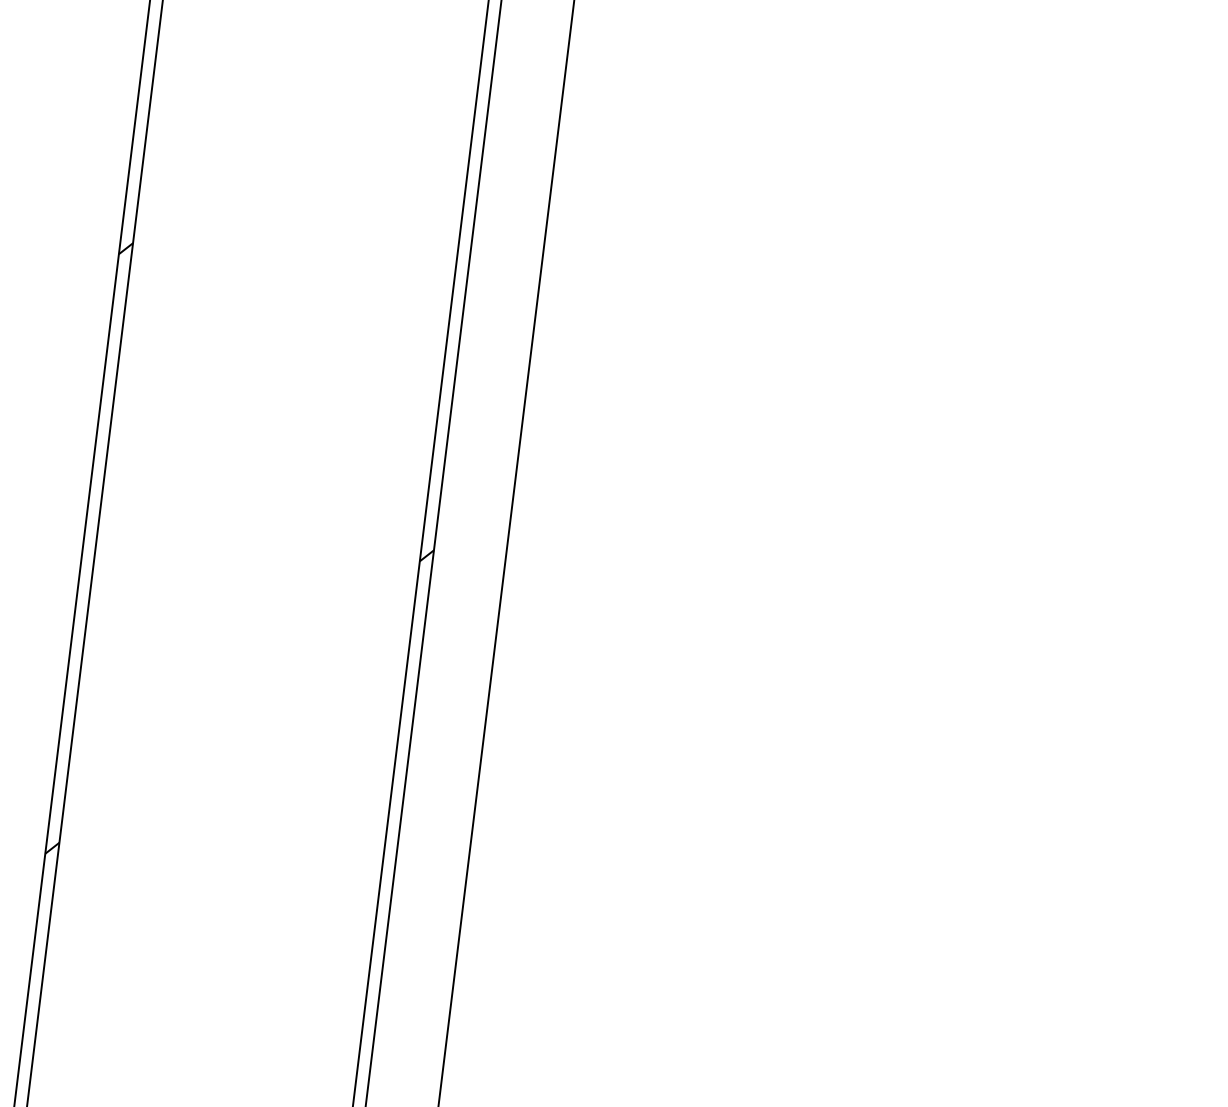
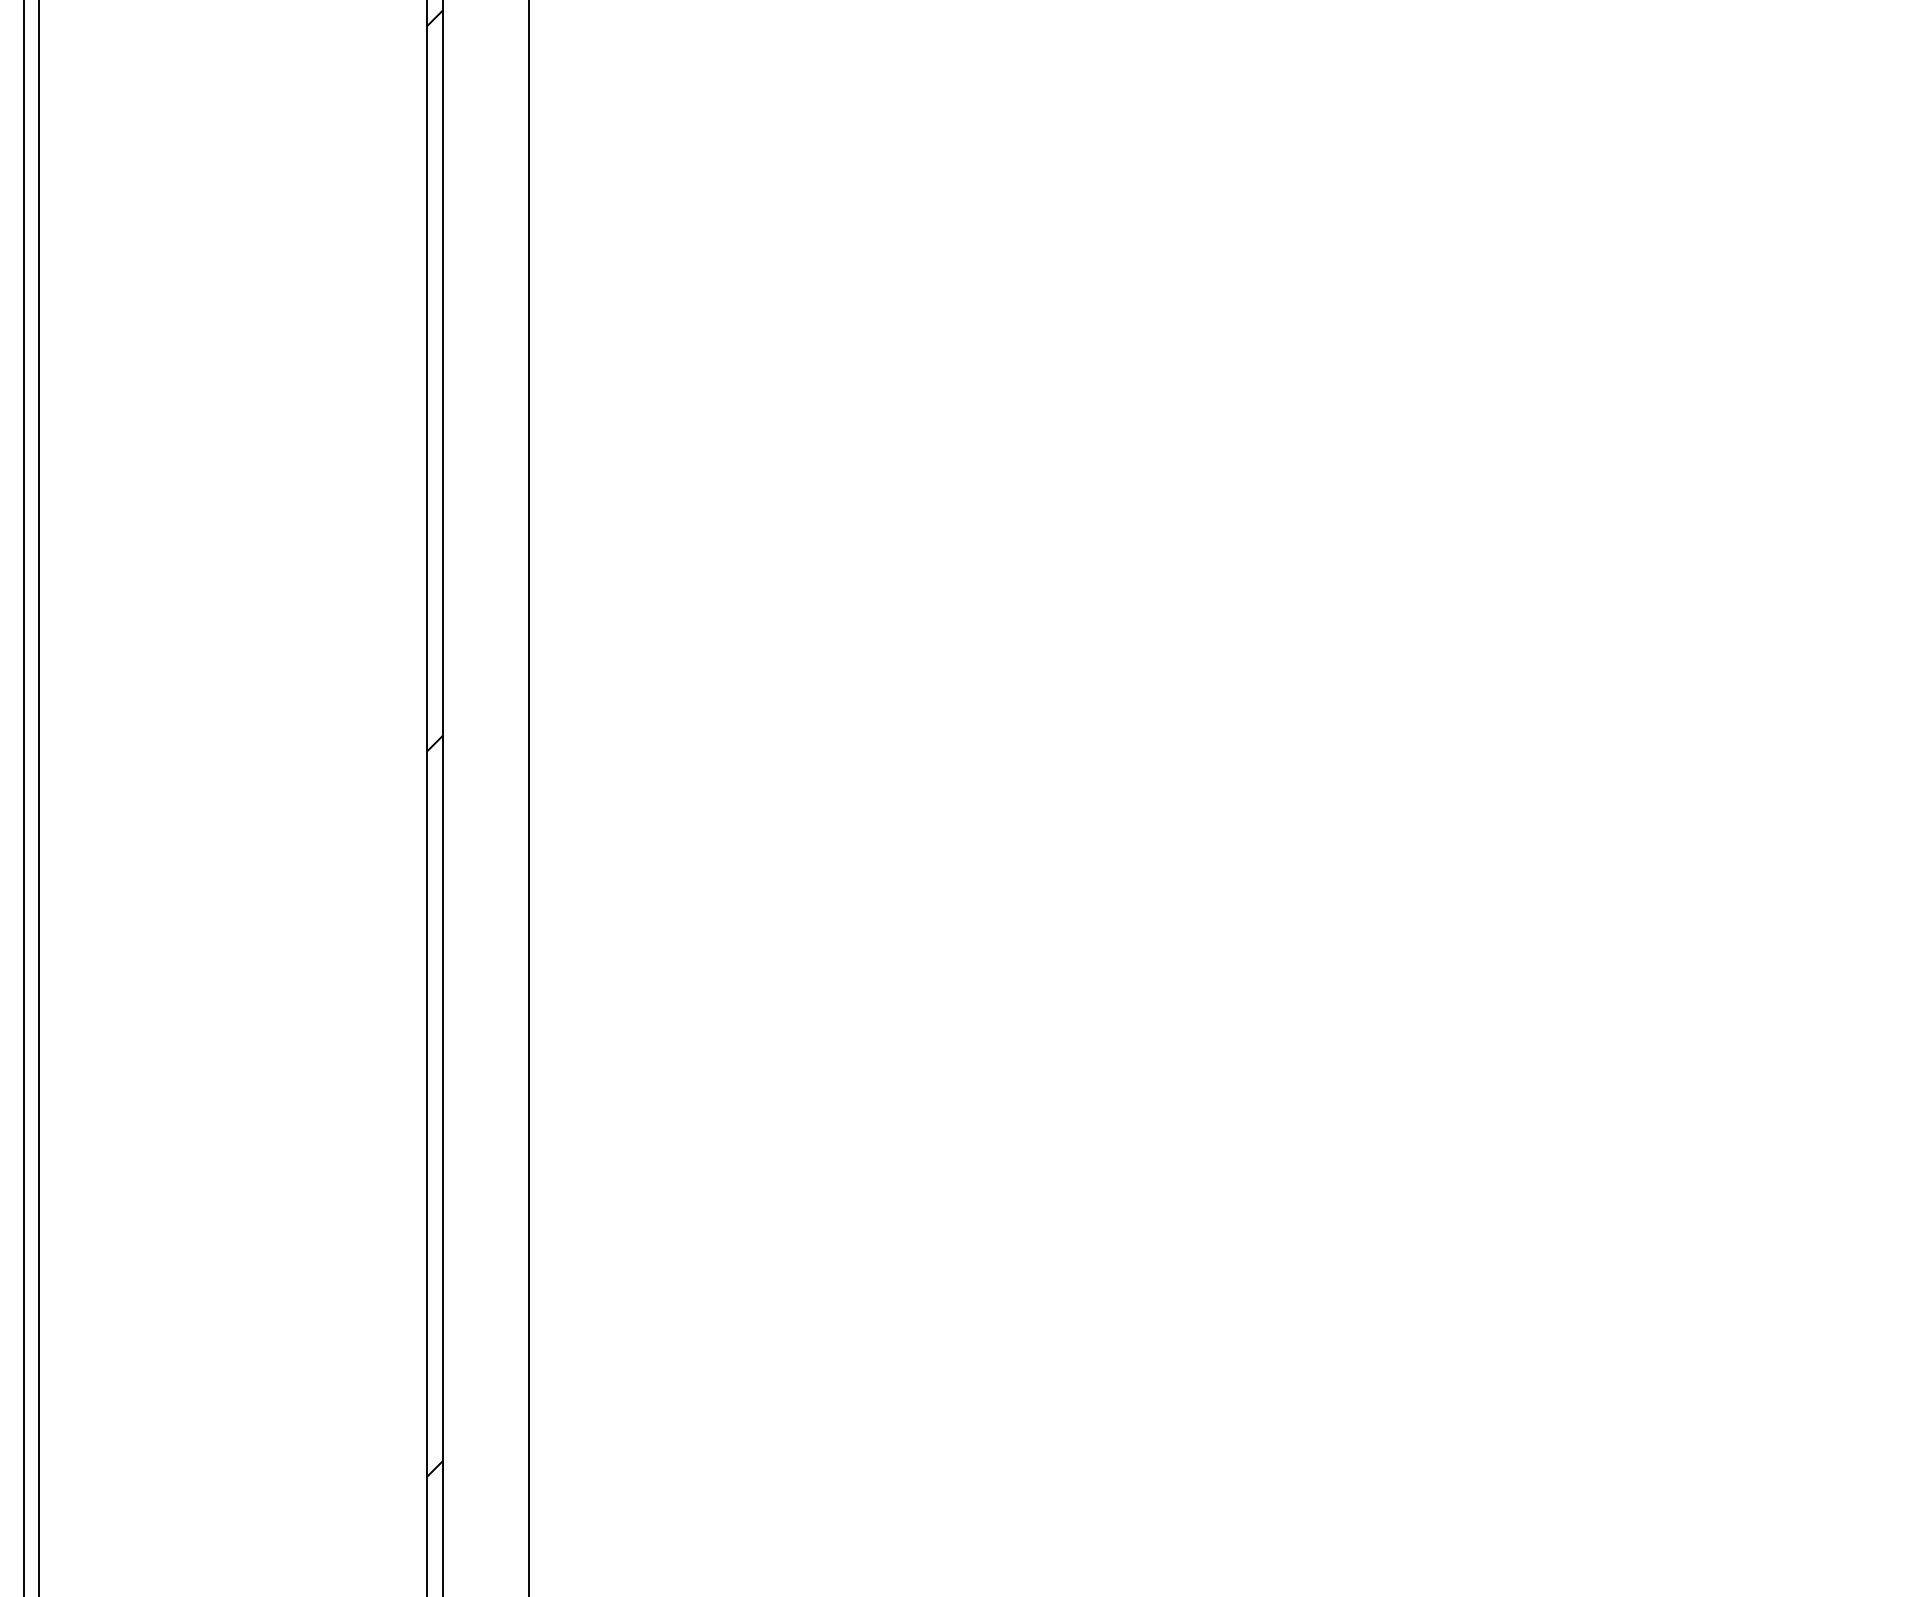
hatch: (88, 548) -> (30, 784), removed

